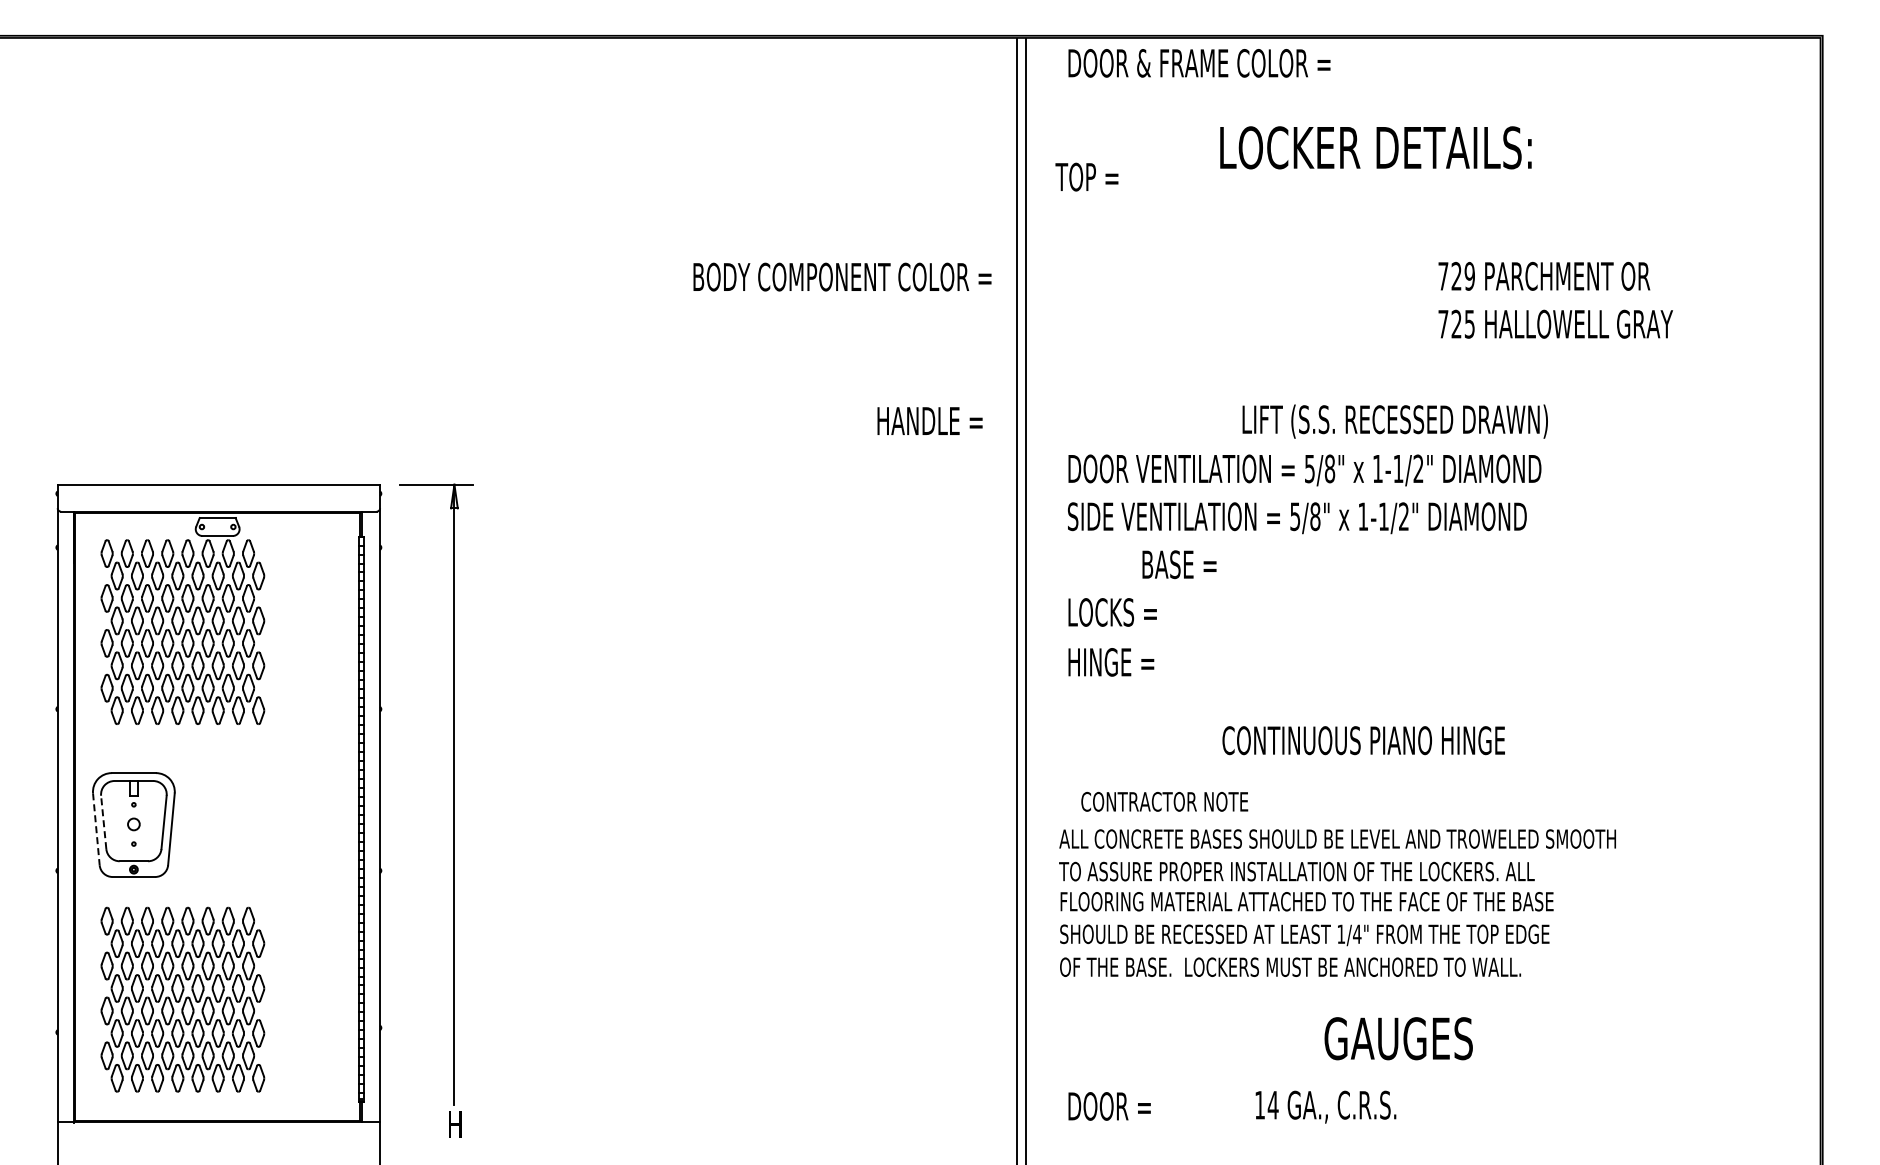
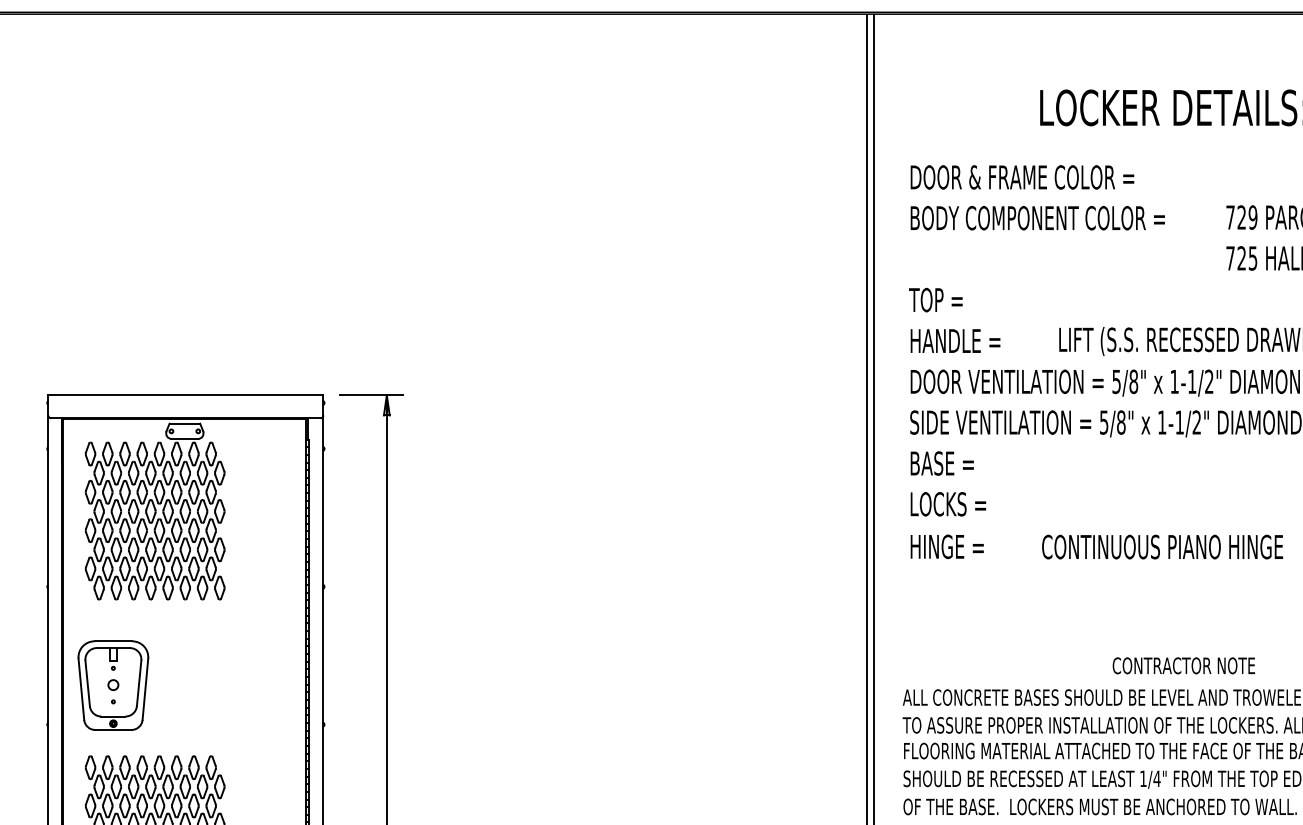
text: (1199, 63) -> (1022, 177), moved
text: (1086, 176) -> (935, 299), moved
text: (842, 276) -> (1037, 217), moved
text: (929, 420) -> (955, 340), moved
text: (1179, 564) -> (942, 463), moved
text: (1363, 740) -> (1162, 546), moved
text: (1164, 801) -> (1183, 665), moved
line: (103, 822) -> (87, 683), dashed -> solid
line: (96, 829) -> (81, 689), dashed -> solid

